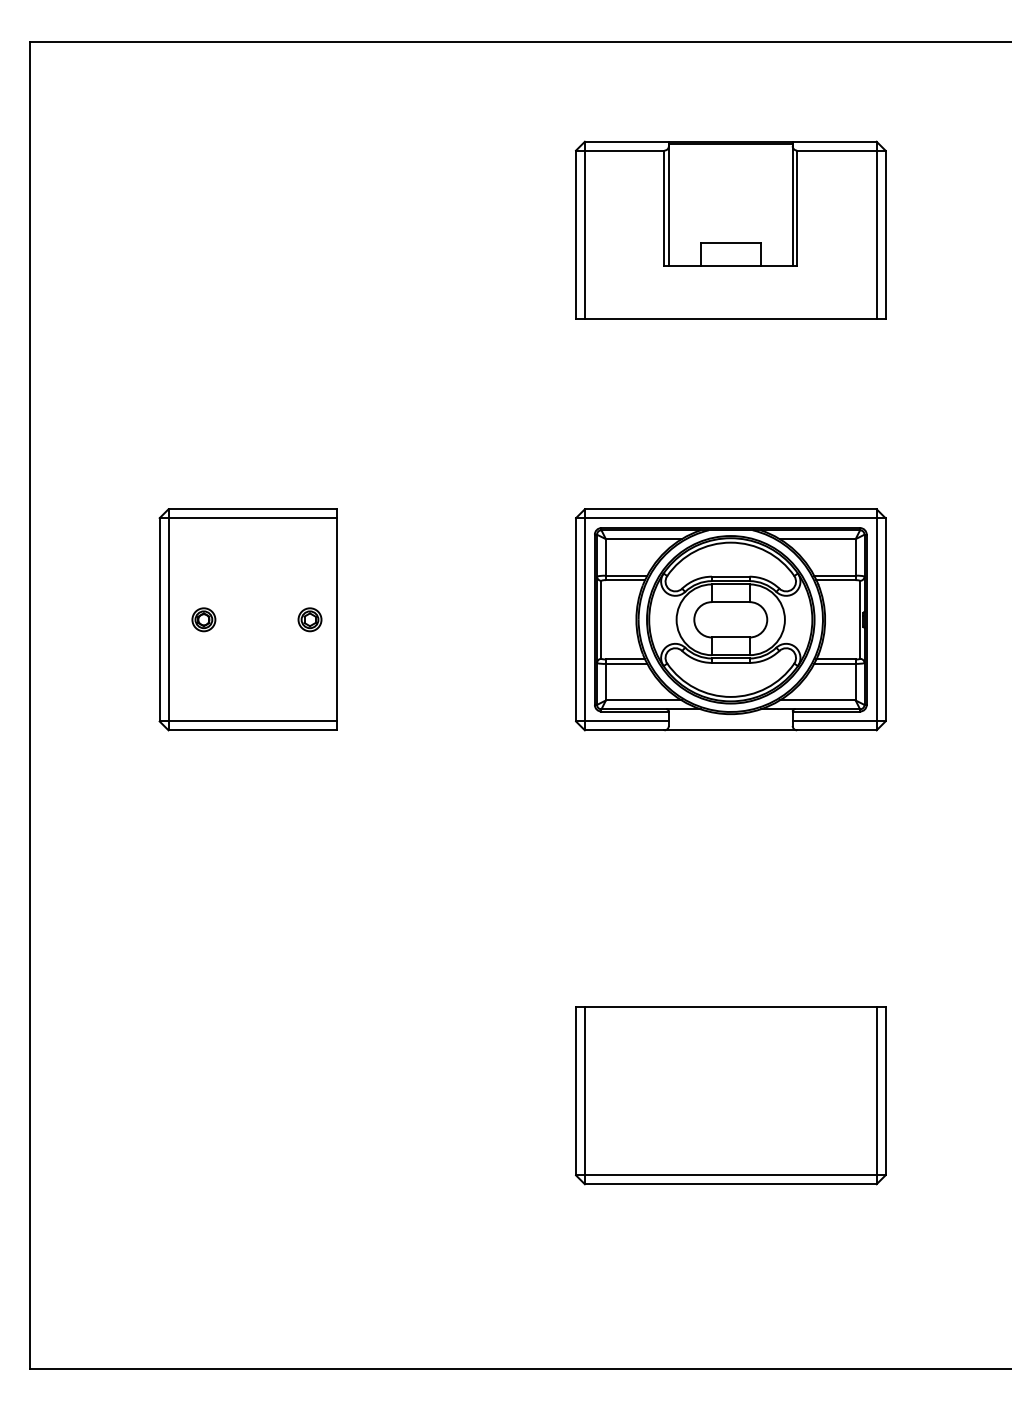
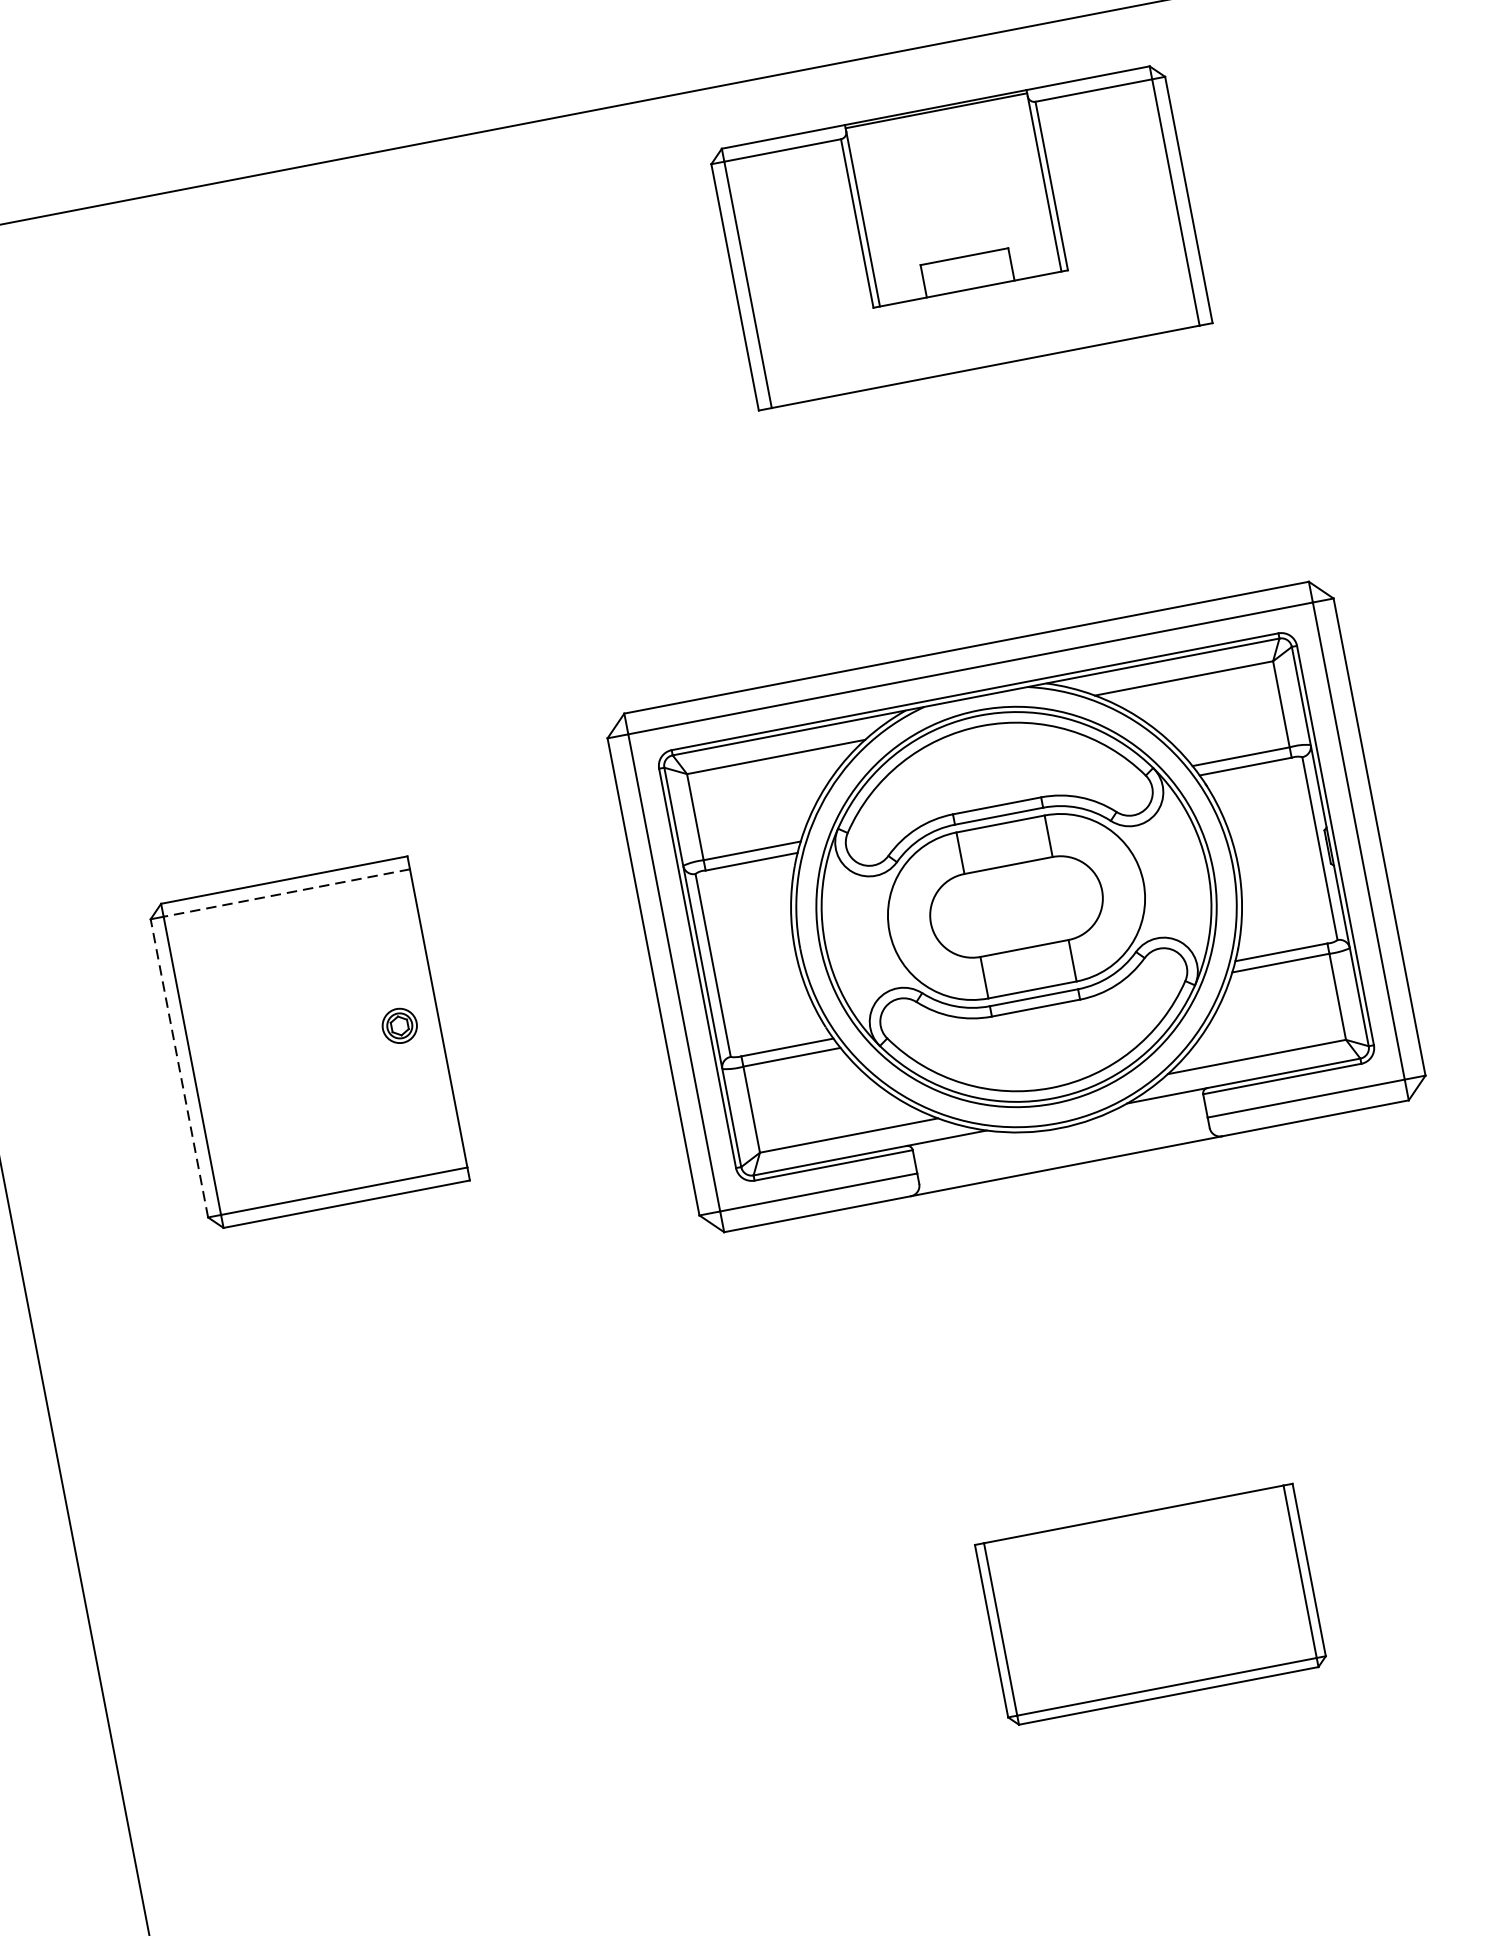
part: (730, 229) -> (960, 236), moved
line: (252, 518) -> (286, 893), solid -> dashed
line: (159, 619) -> (179, 1067), solid -> dashed
part: (203, 619) -> (243, 1055), removed
part: (730, 619) -> (1016, 906), size x1.6
part: (730, 1095) -> (1150, 1604), size x0.7

